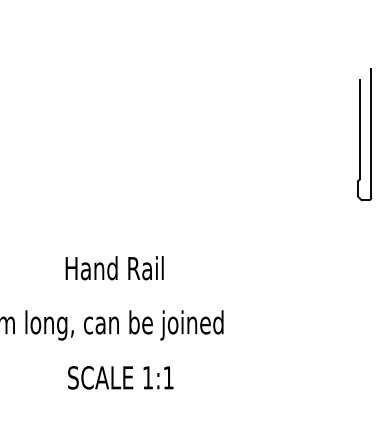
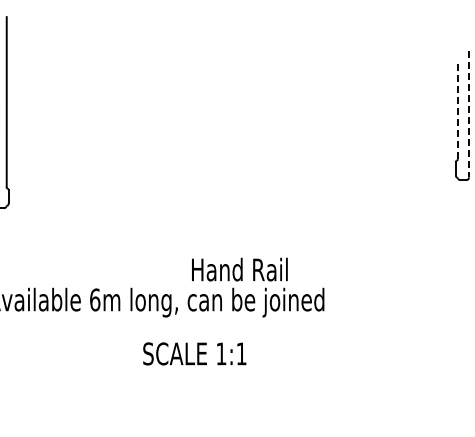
line: (359, 129) -> (457, 110), solid -> dashed
line: (371, 133) -> (469, 114), solid -> dashed
text: (114, 268) -> (239, 269), moved
text: (120, 377) -> (194, 353), moved

